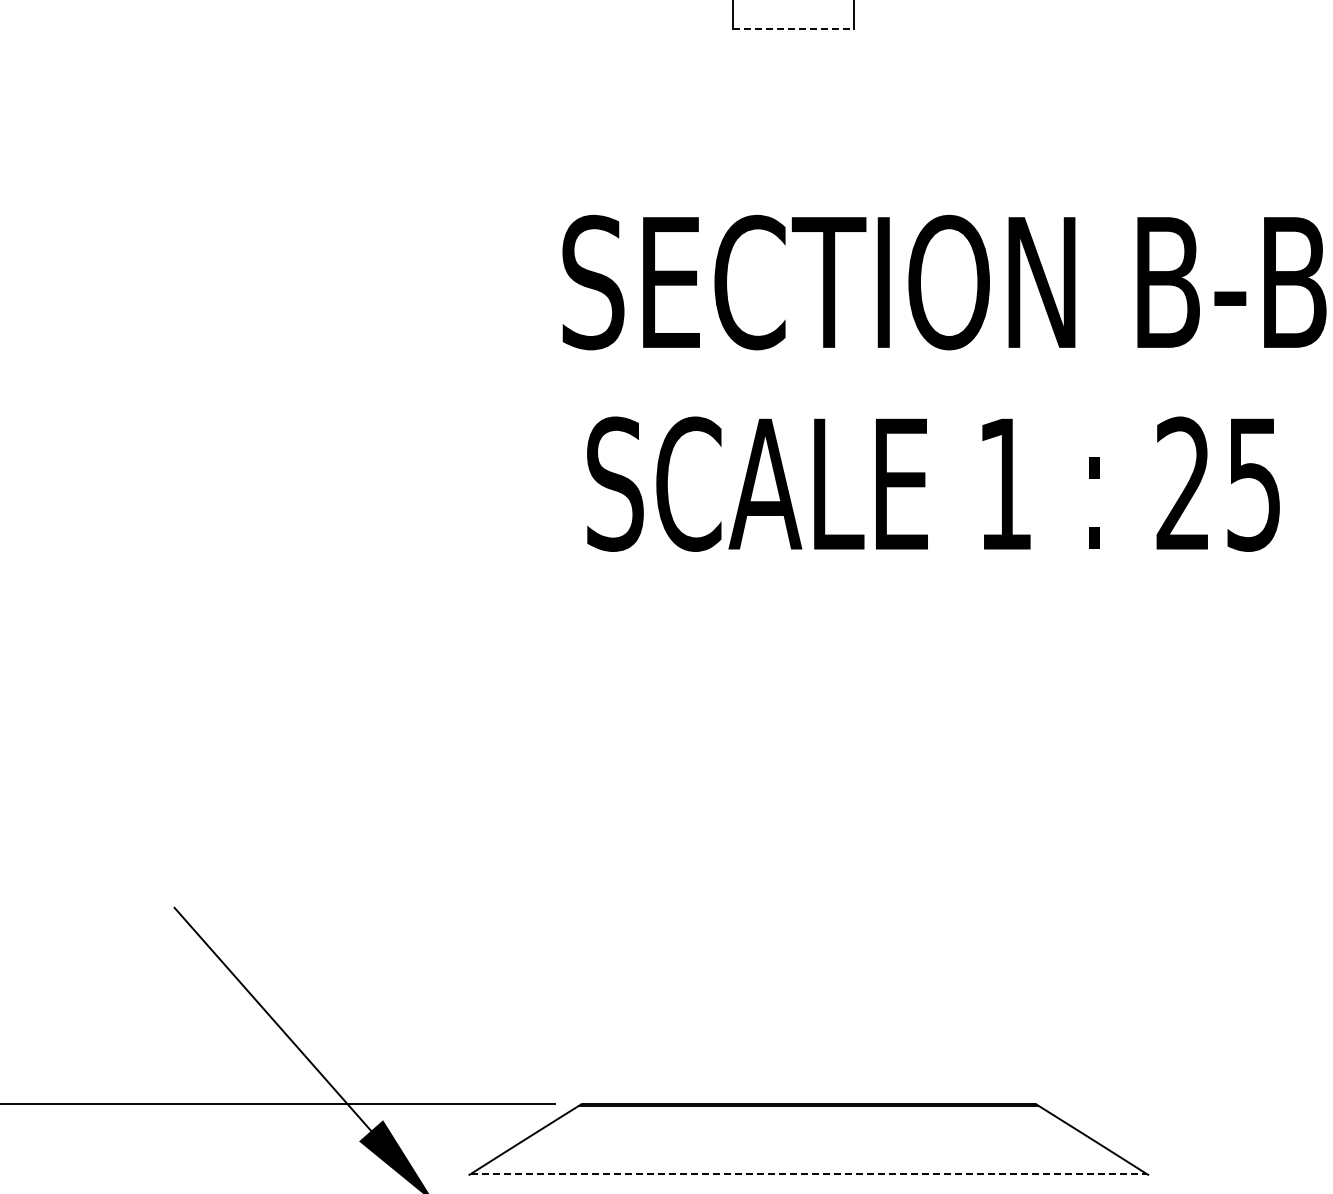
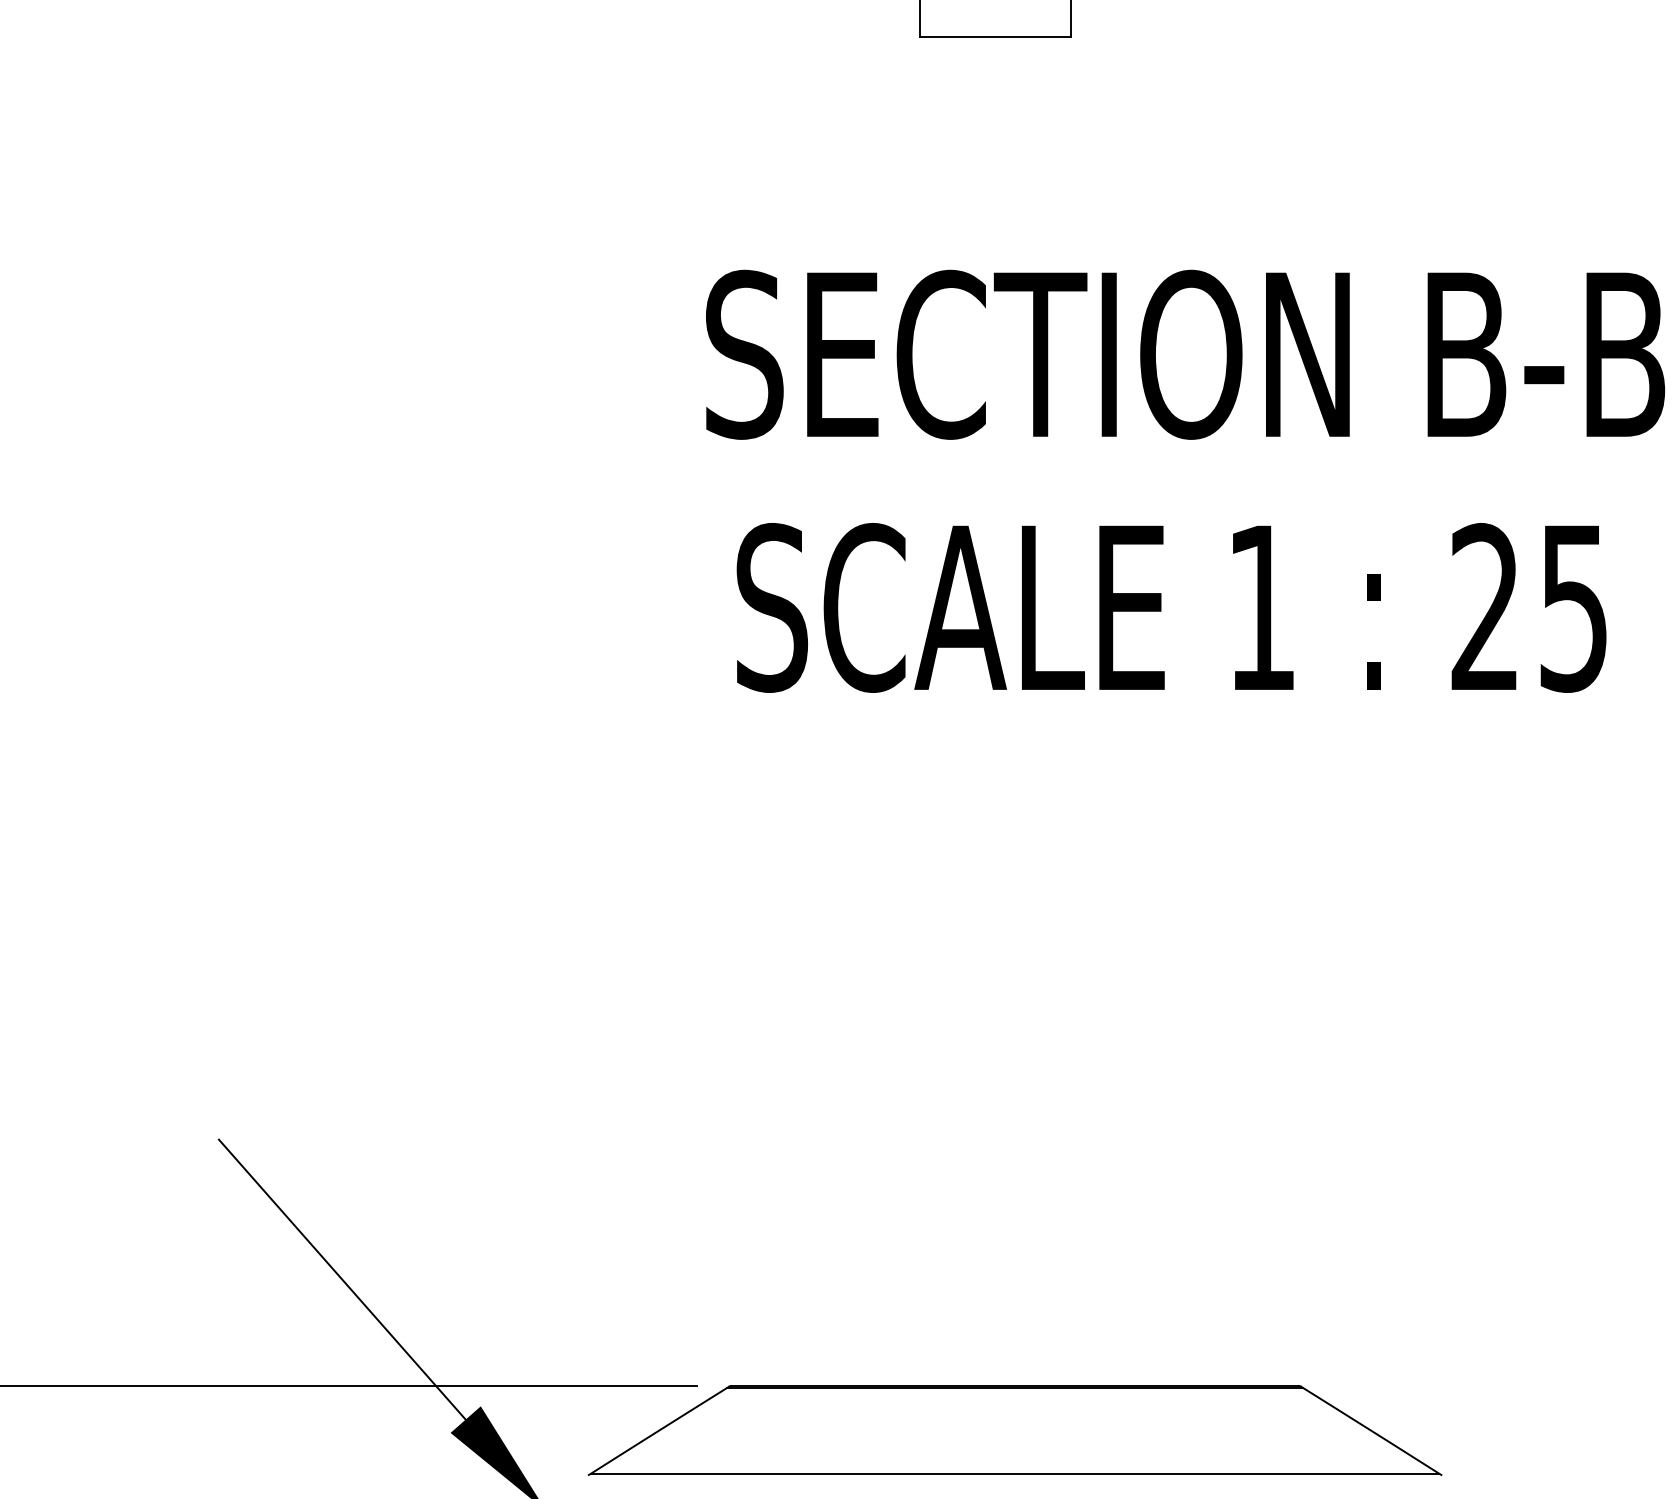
line: (793, 29) -> (995, 37), dashed -> solid
line: (809, 1174) -> (1016, 1474), dashed -> solid

